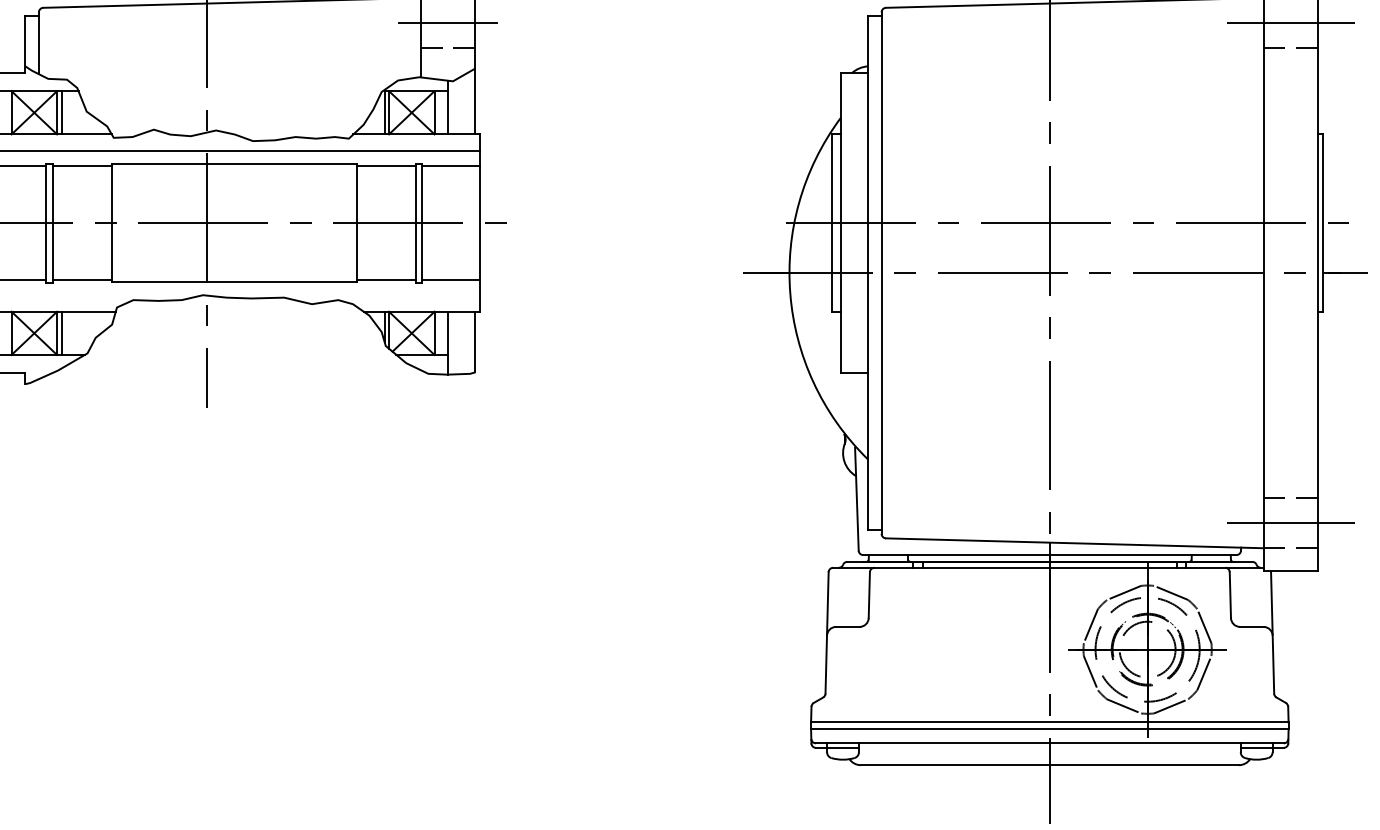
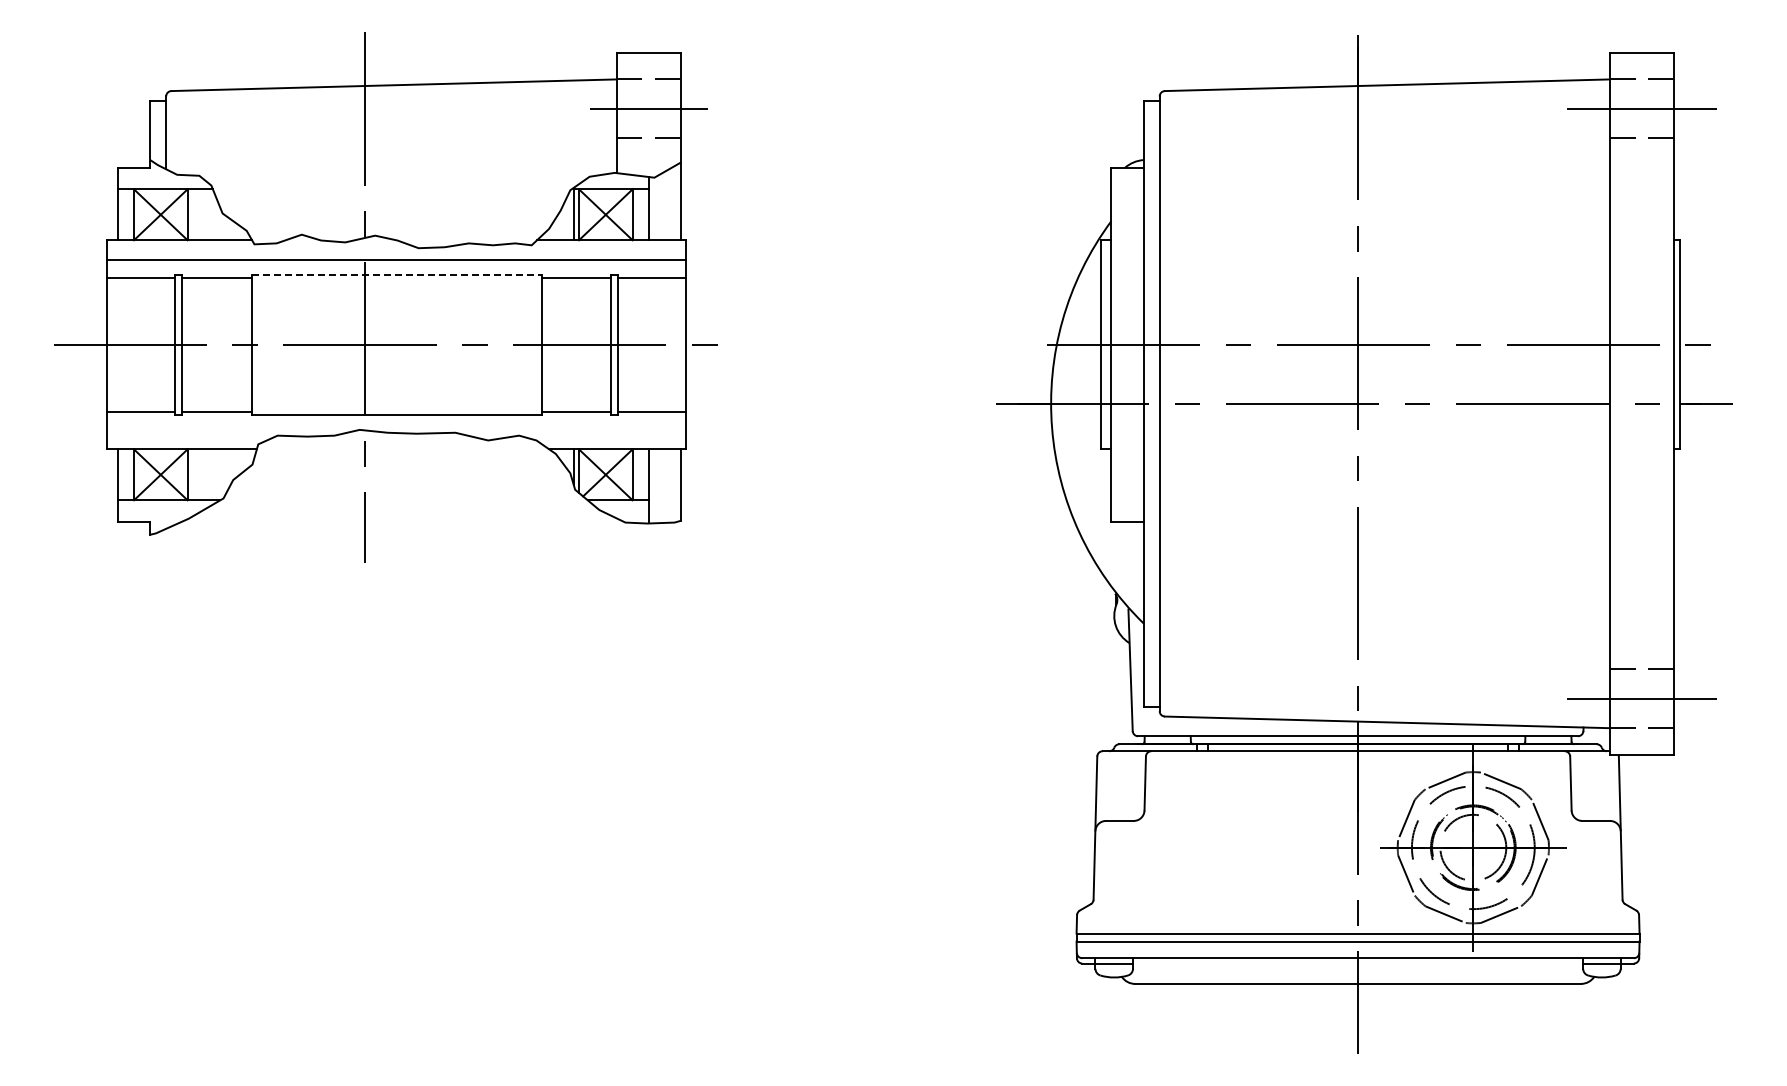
line: (61, 112) -> (192, 214), removed
line: (234, 164) -> (396, 275), solid -> dashed
line: (61, 333) -> (192, 474), removed

